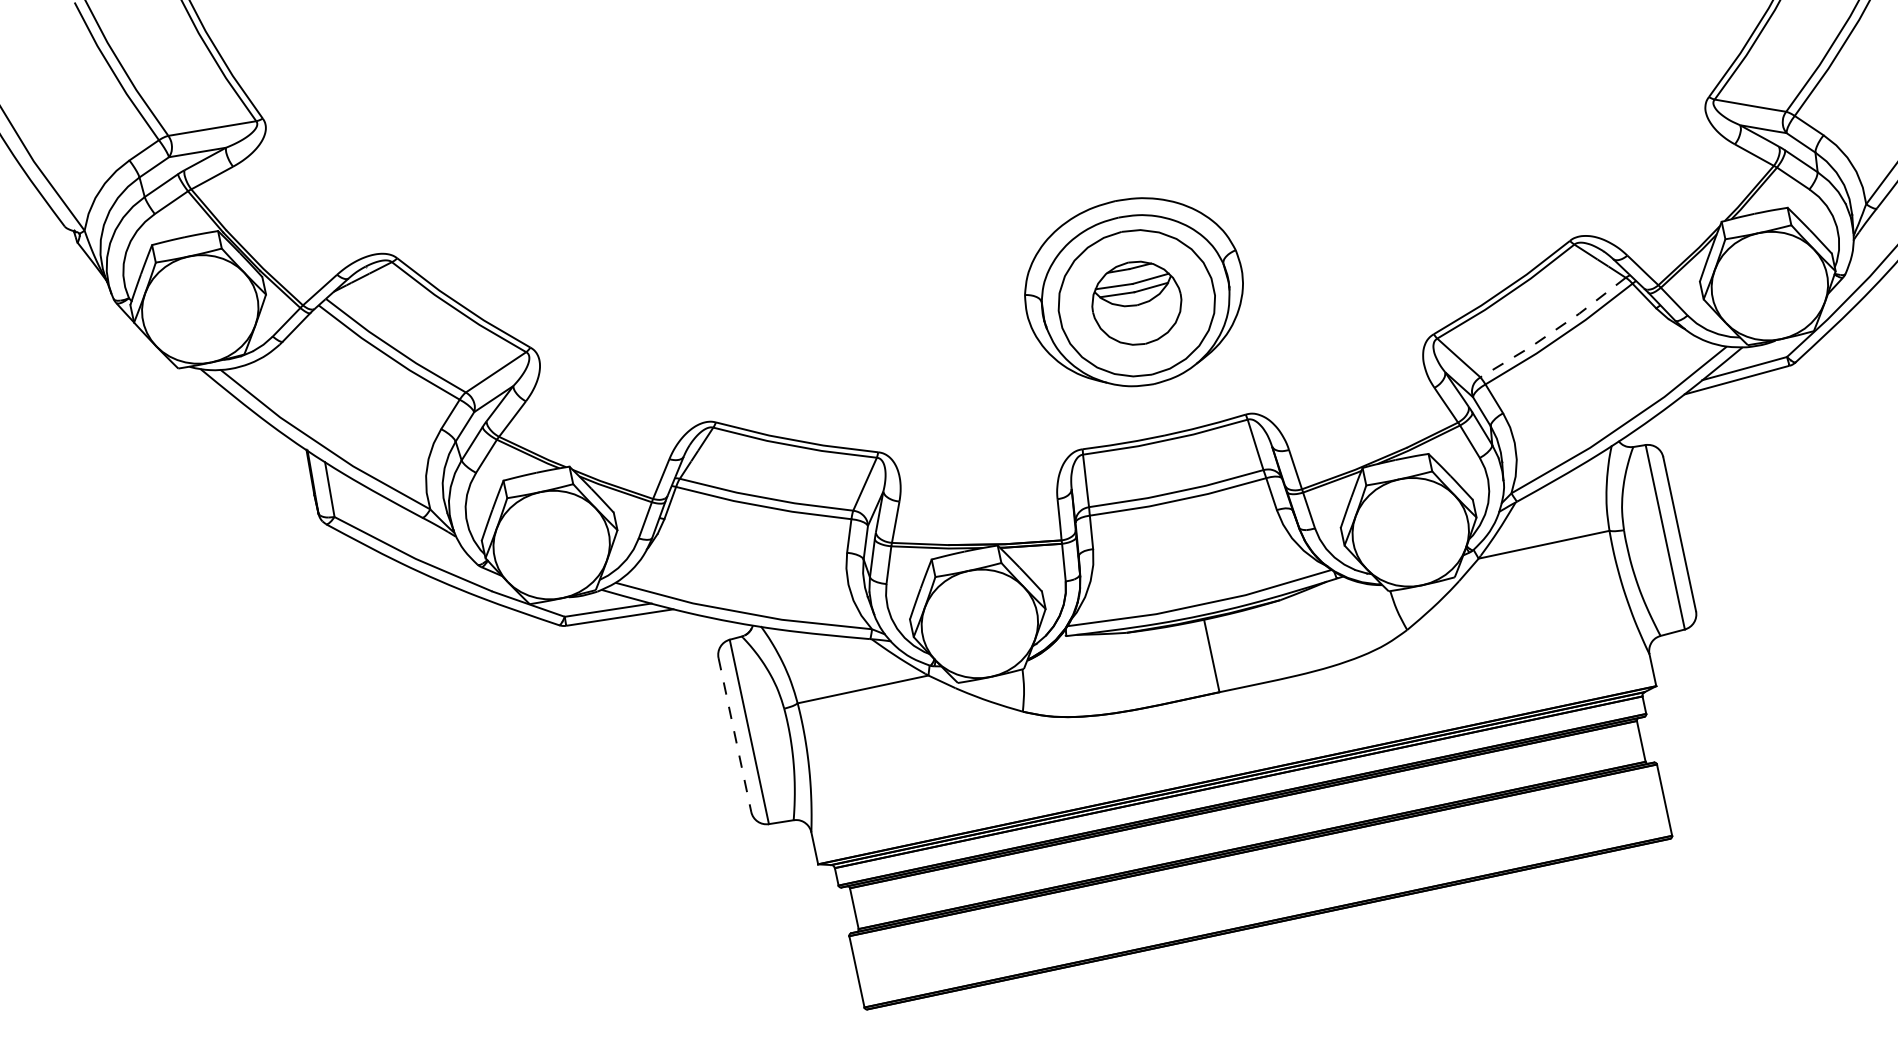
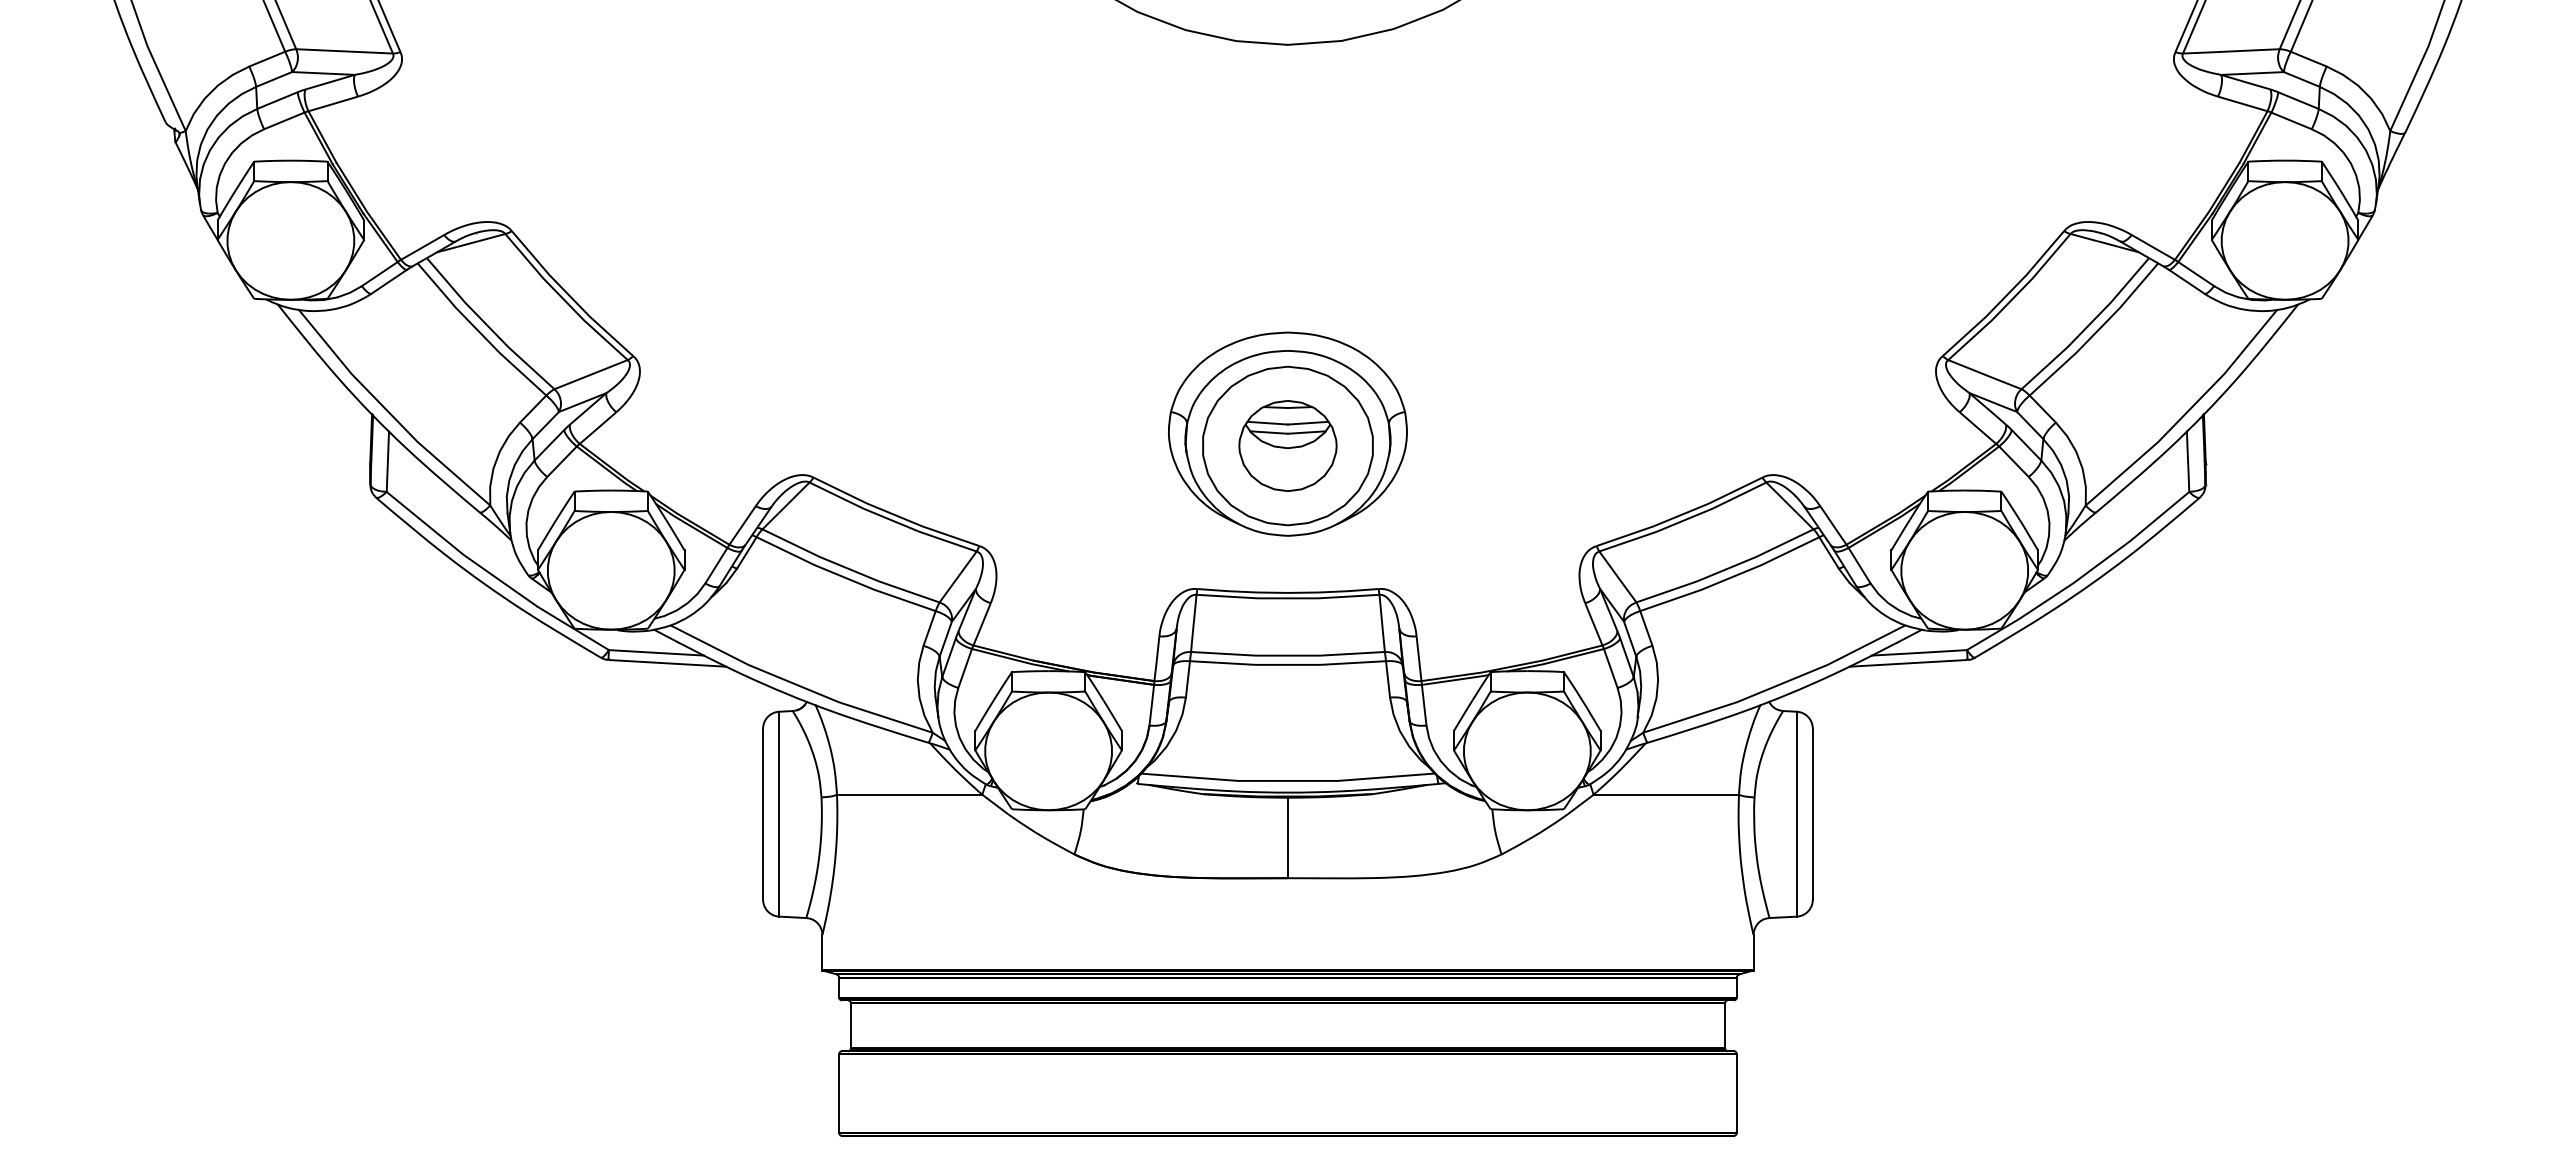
line: (1554, 330) -> (1725, 569), dashed -> solid
line: (735, 735) -> (763, 814), dashed -> solid

